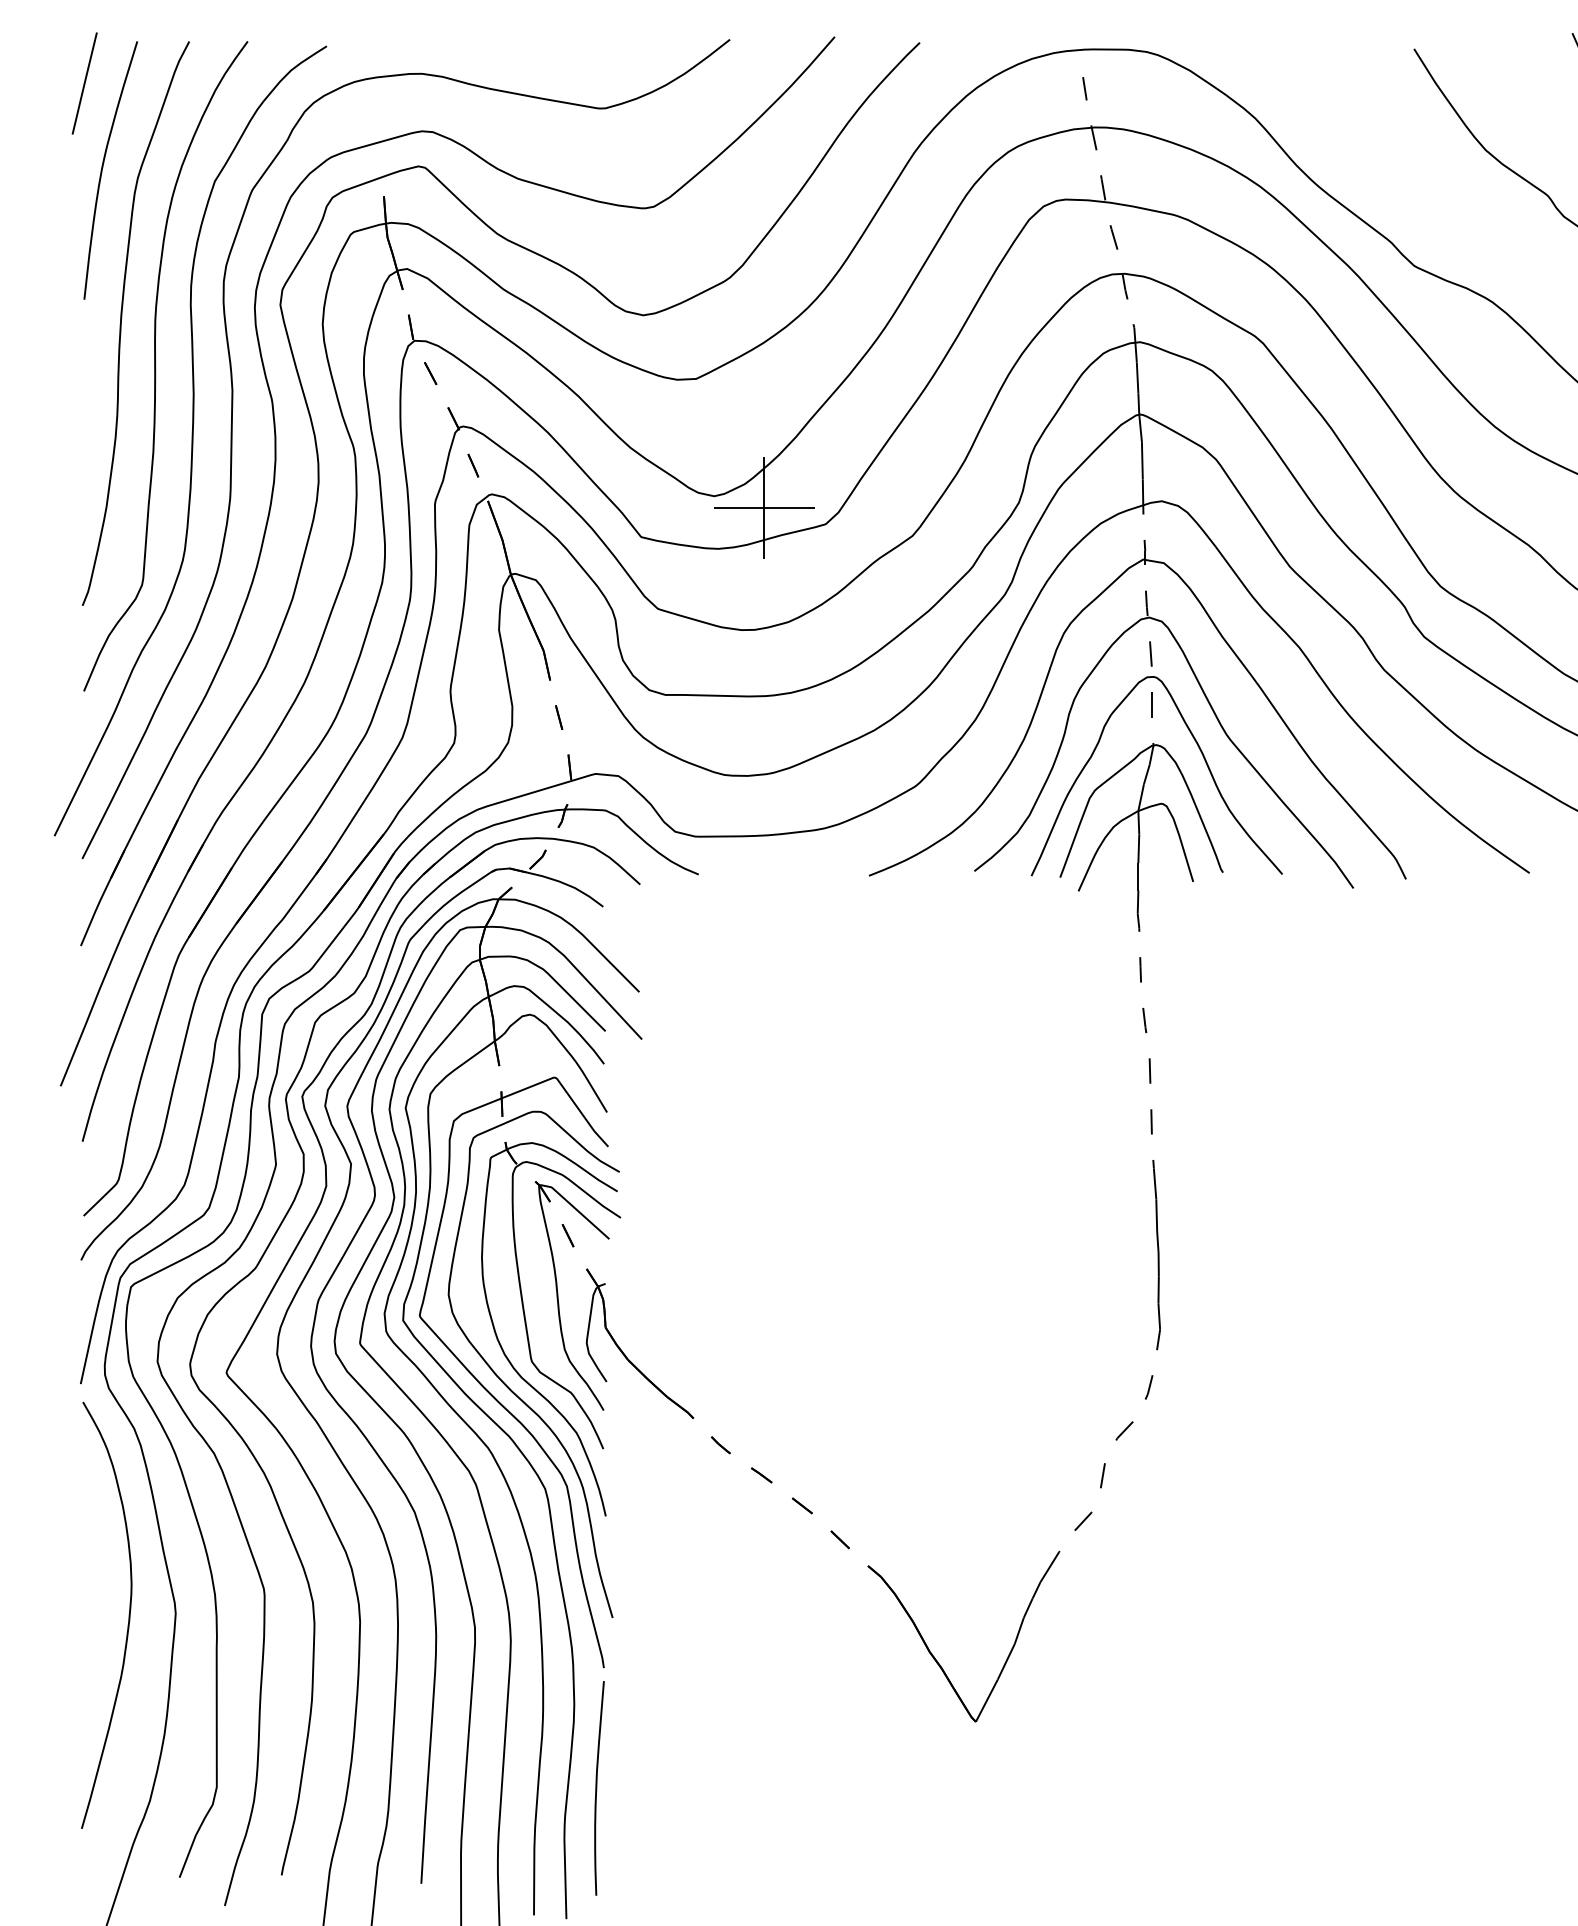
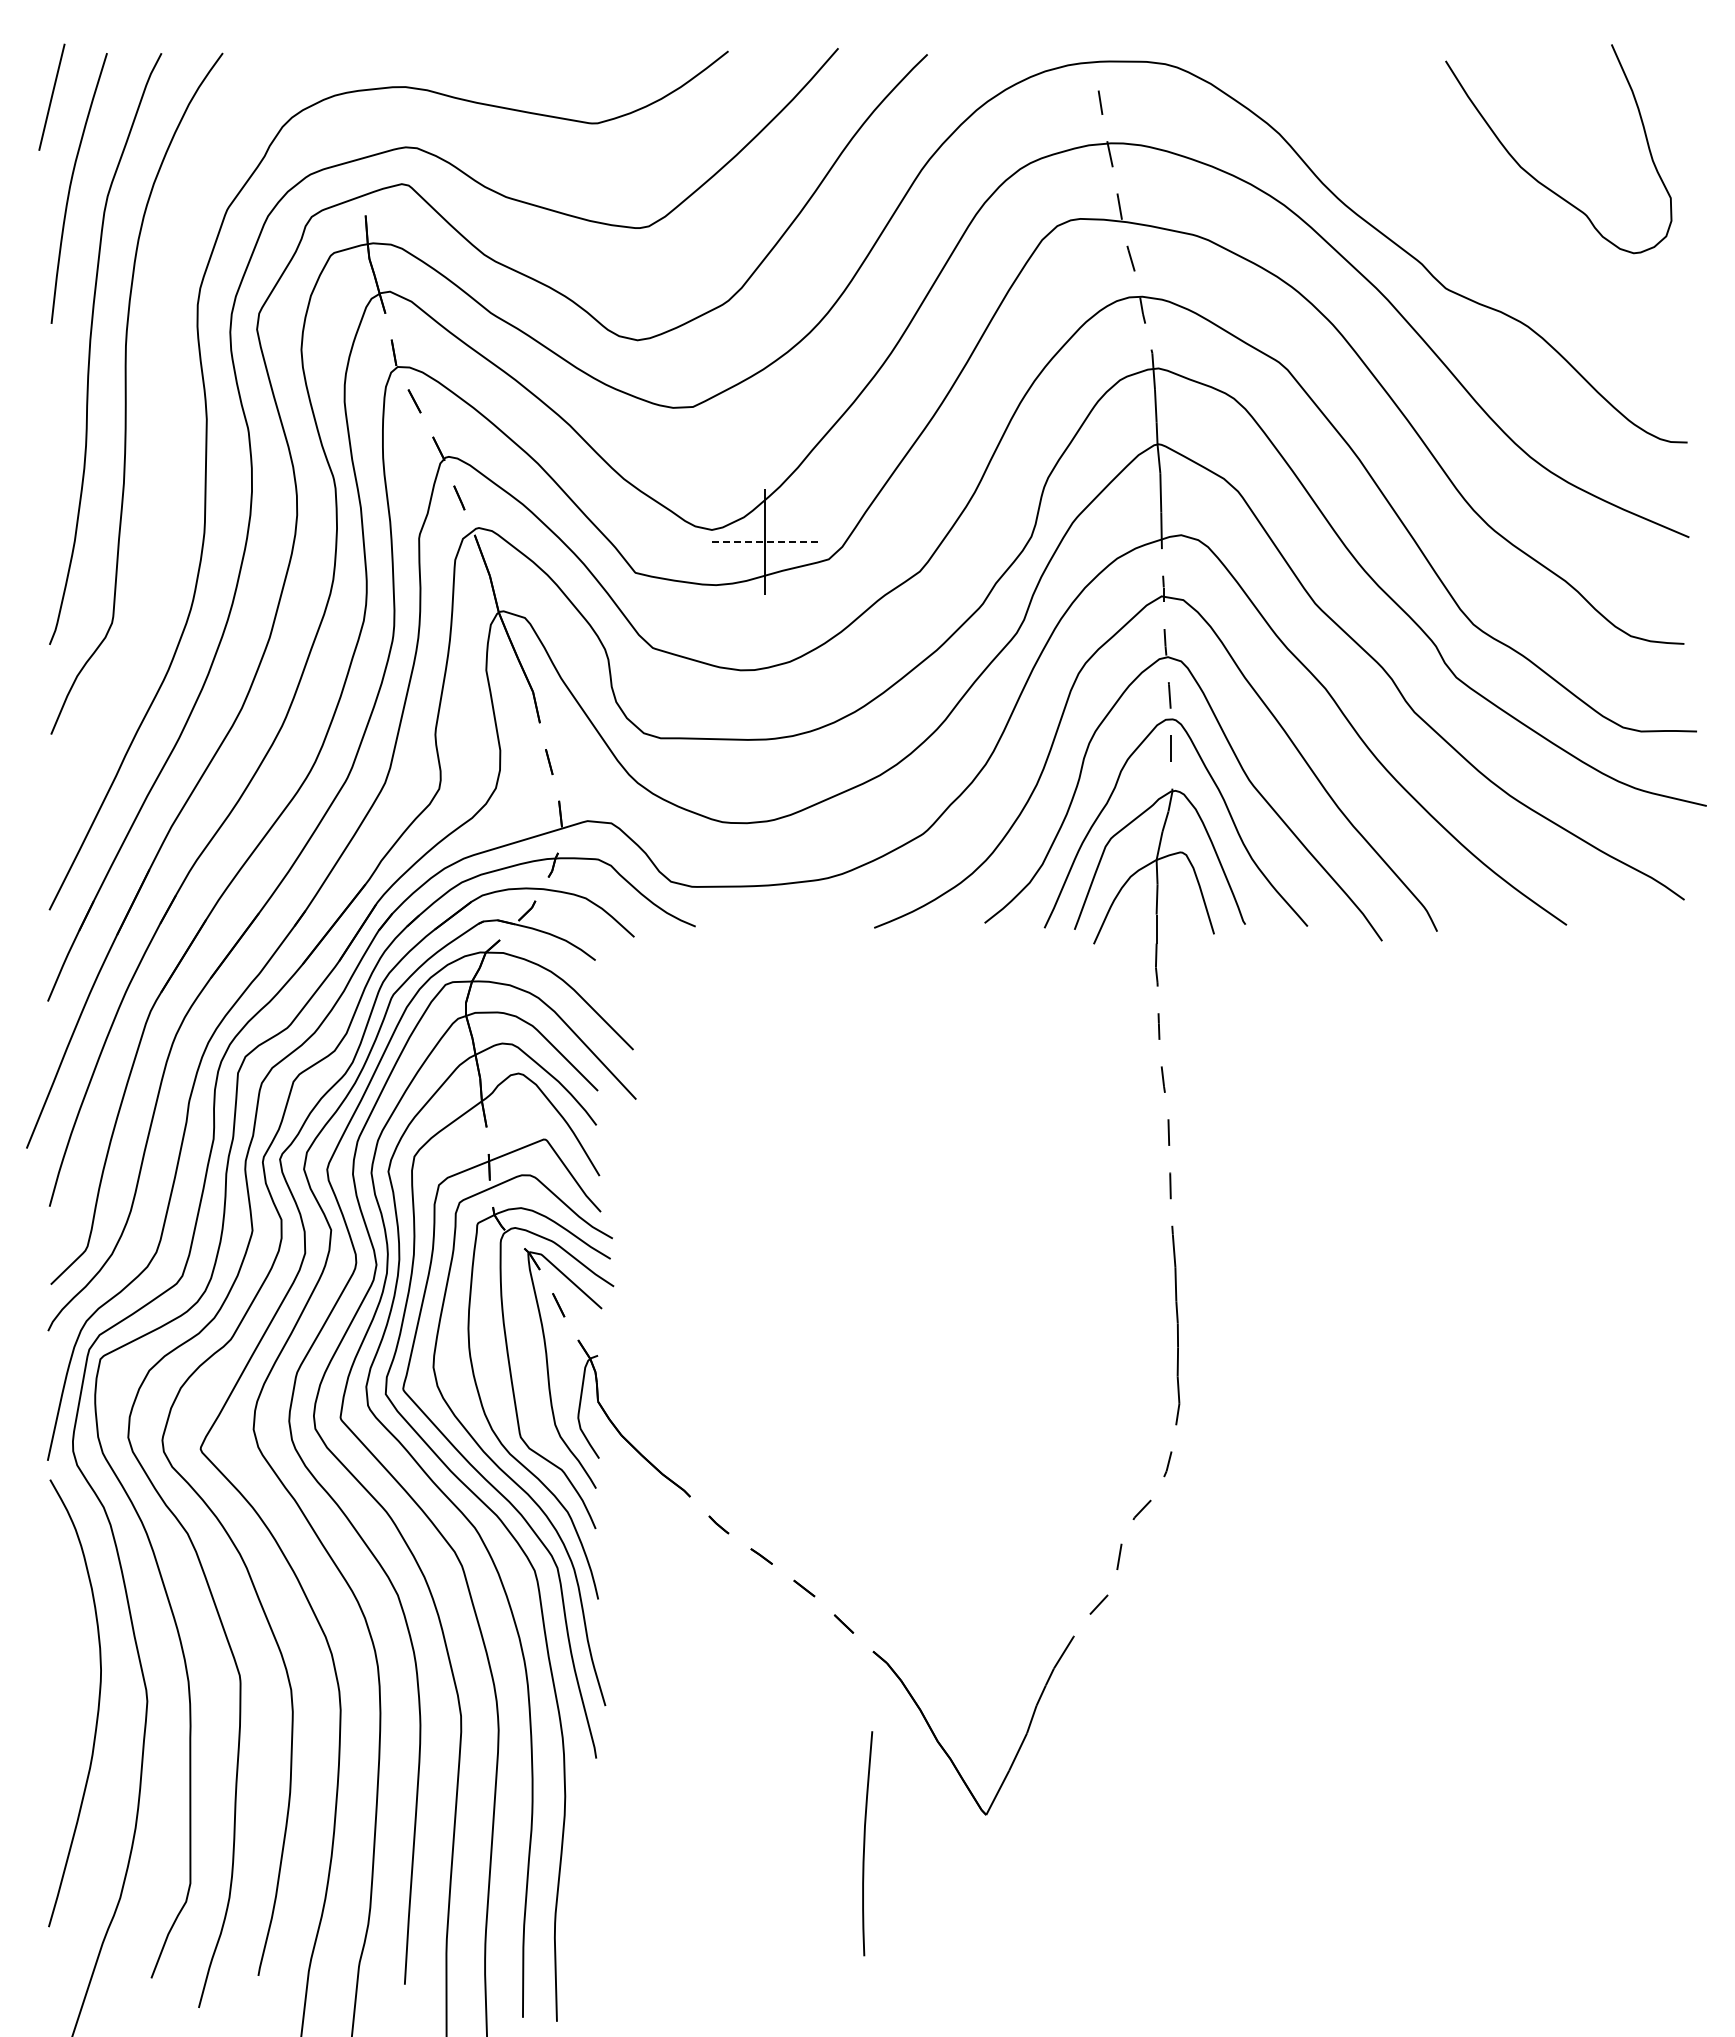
curve: (192, 440) -> (164, 471), removed
line: (764, 508) -> (764, 542), solid -> dashed
curve: (597, 1788) -> (865, 1843), moved

